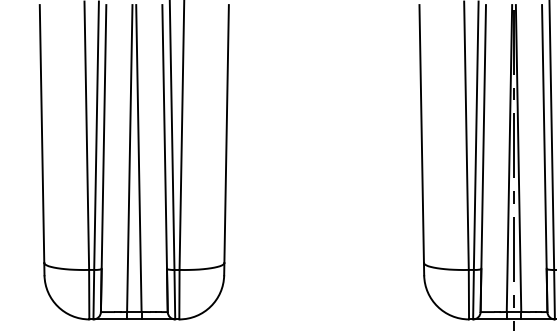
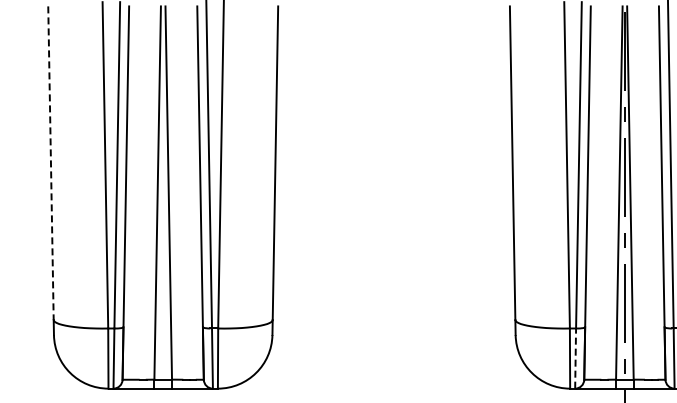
line: (41, 134) -> (50, 163), solid -> dashed
line: (473, 294) -> (575, 358), solid -> dashed

